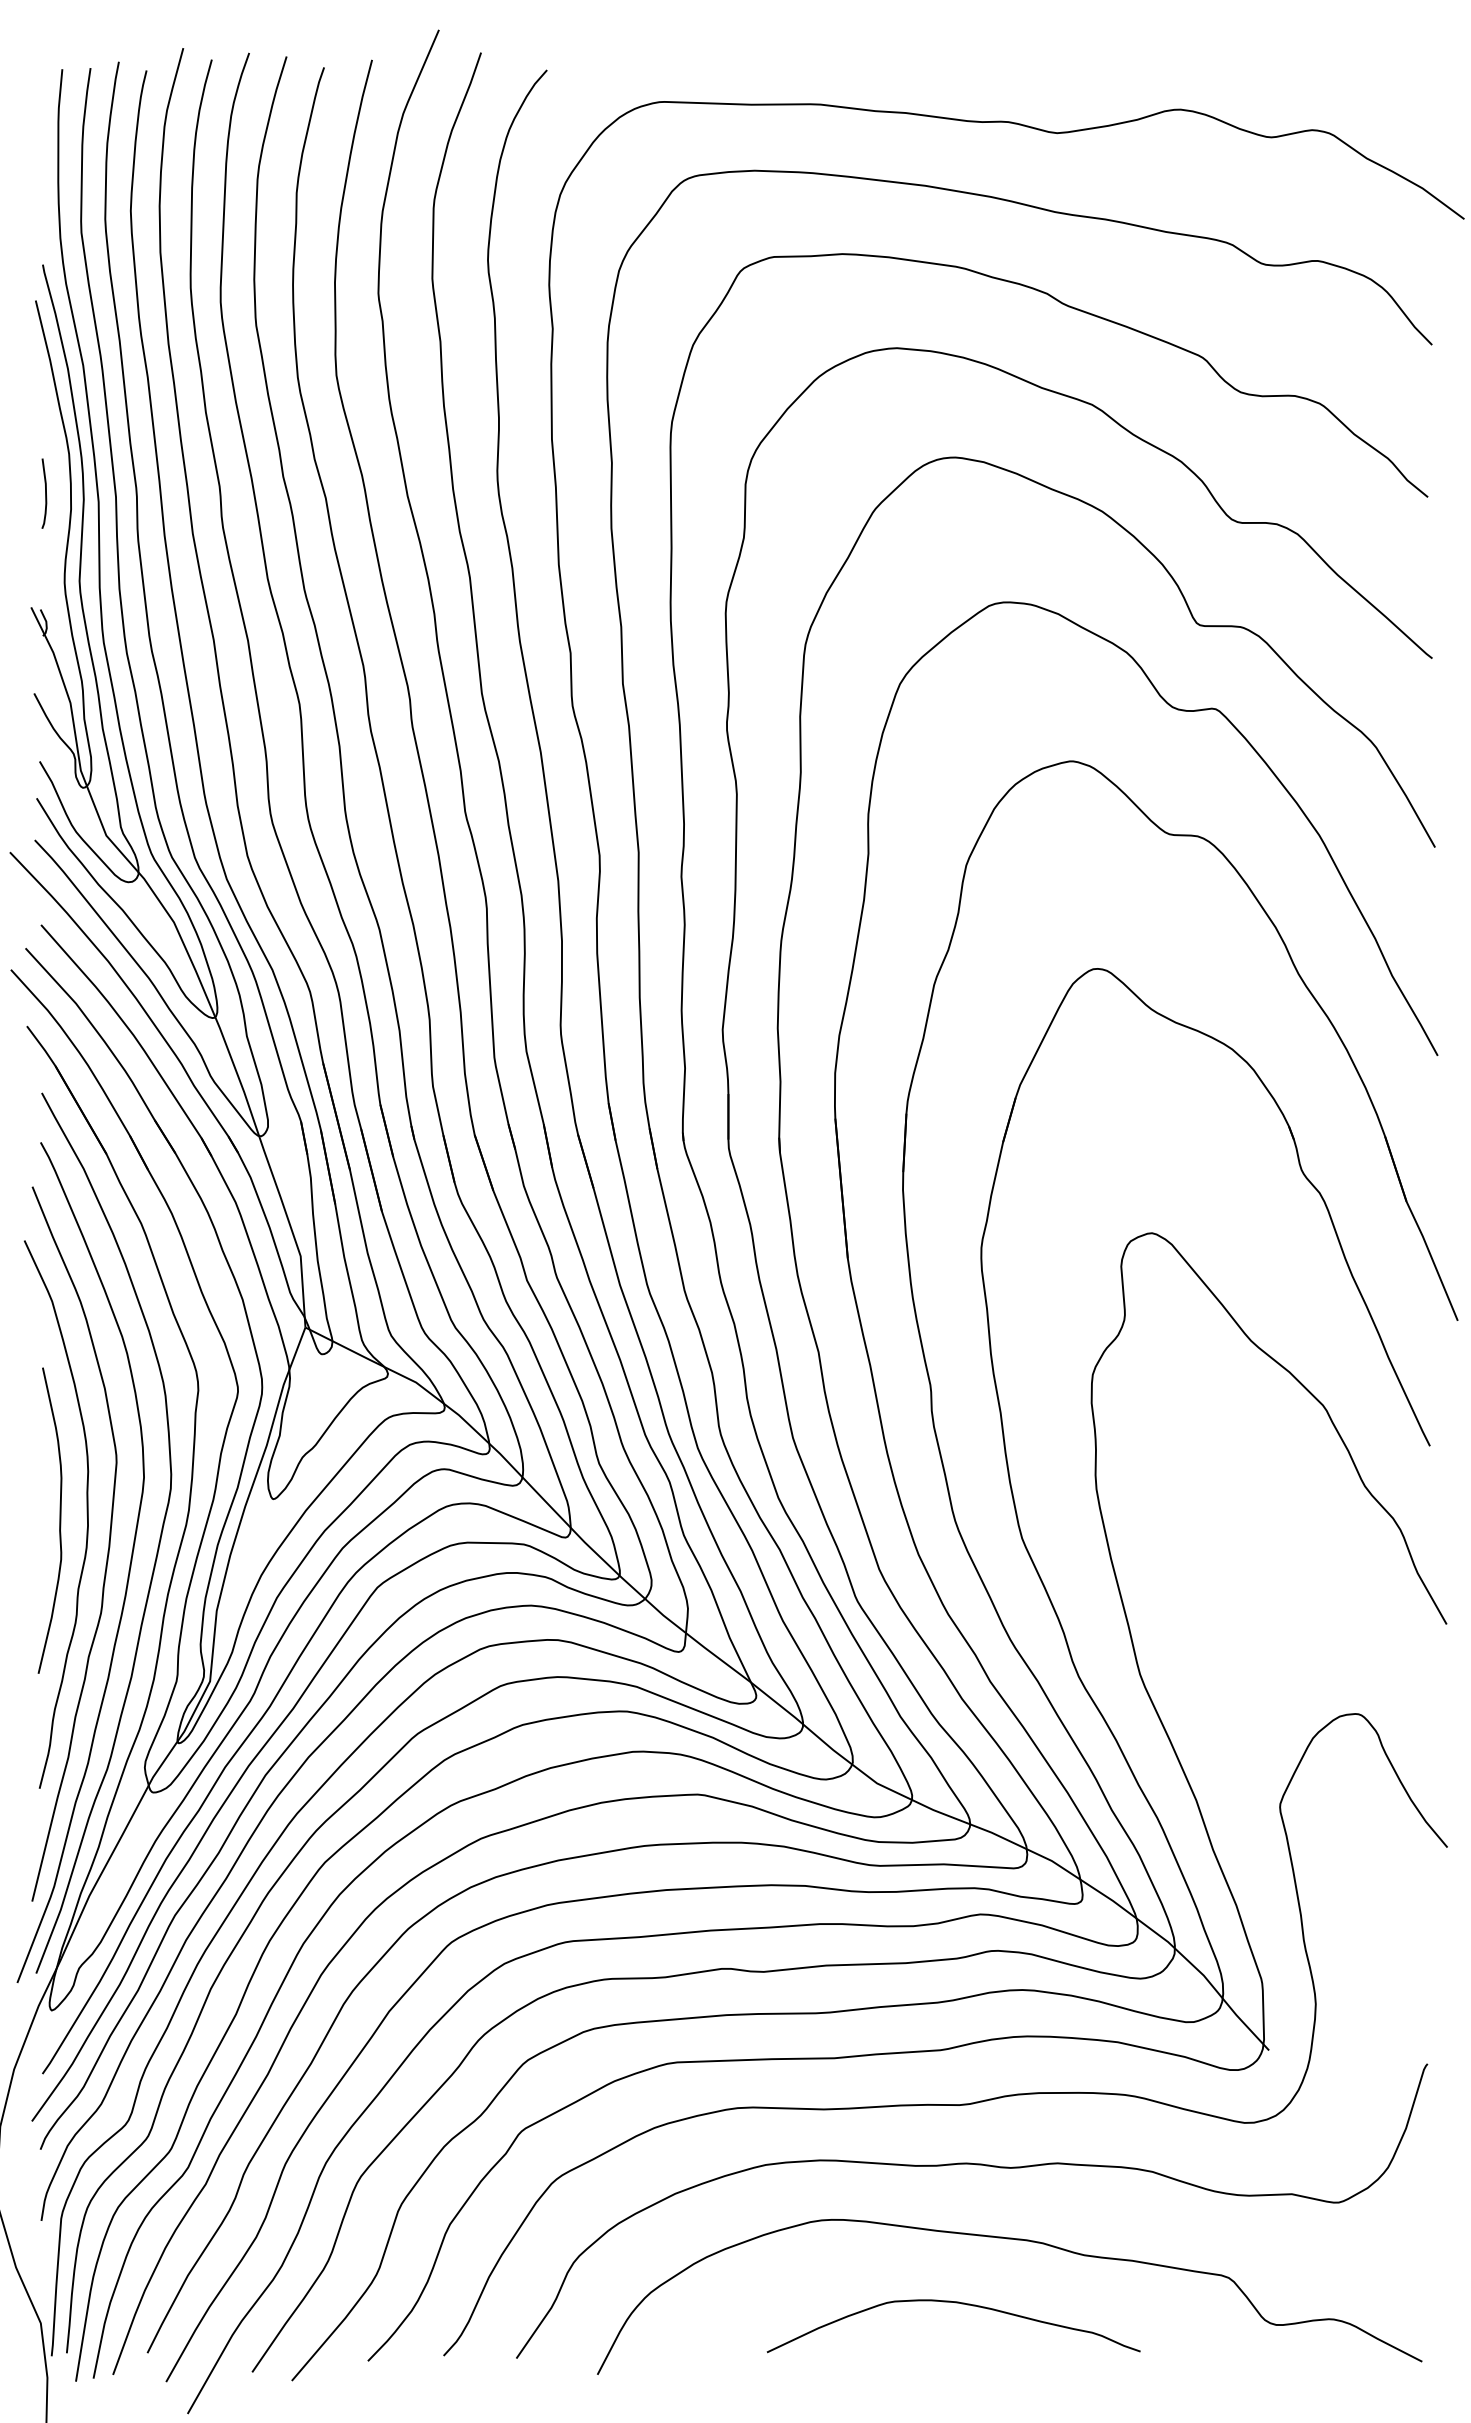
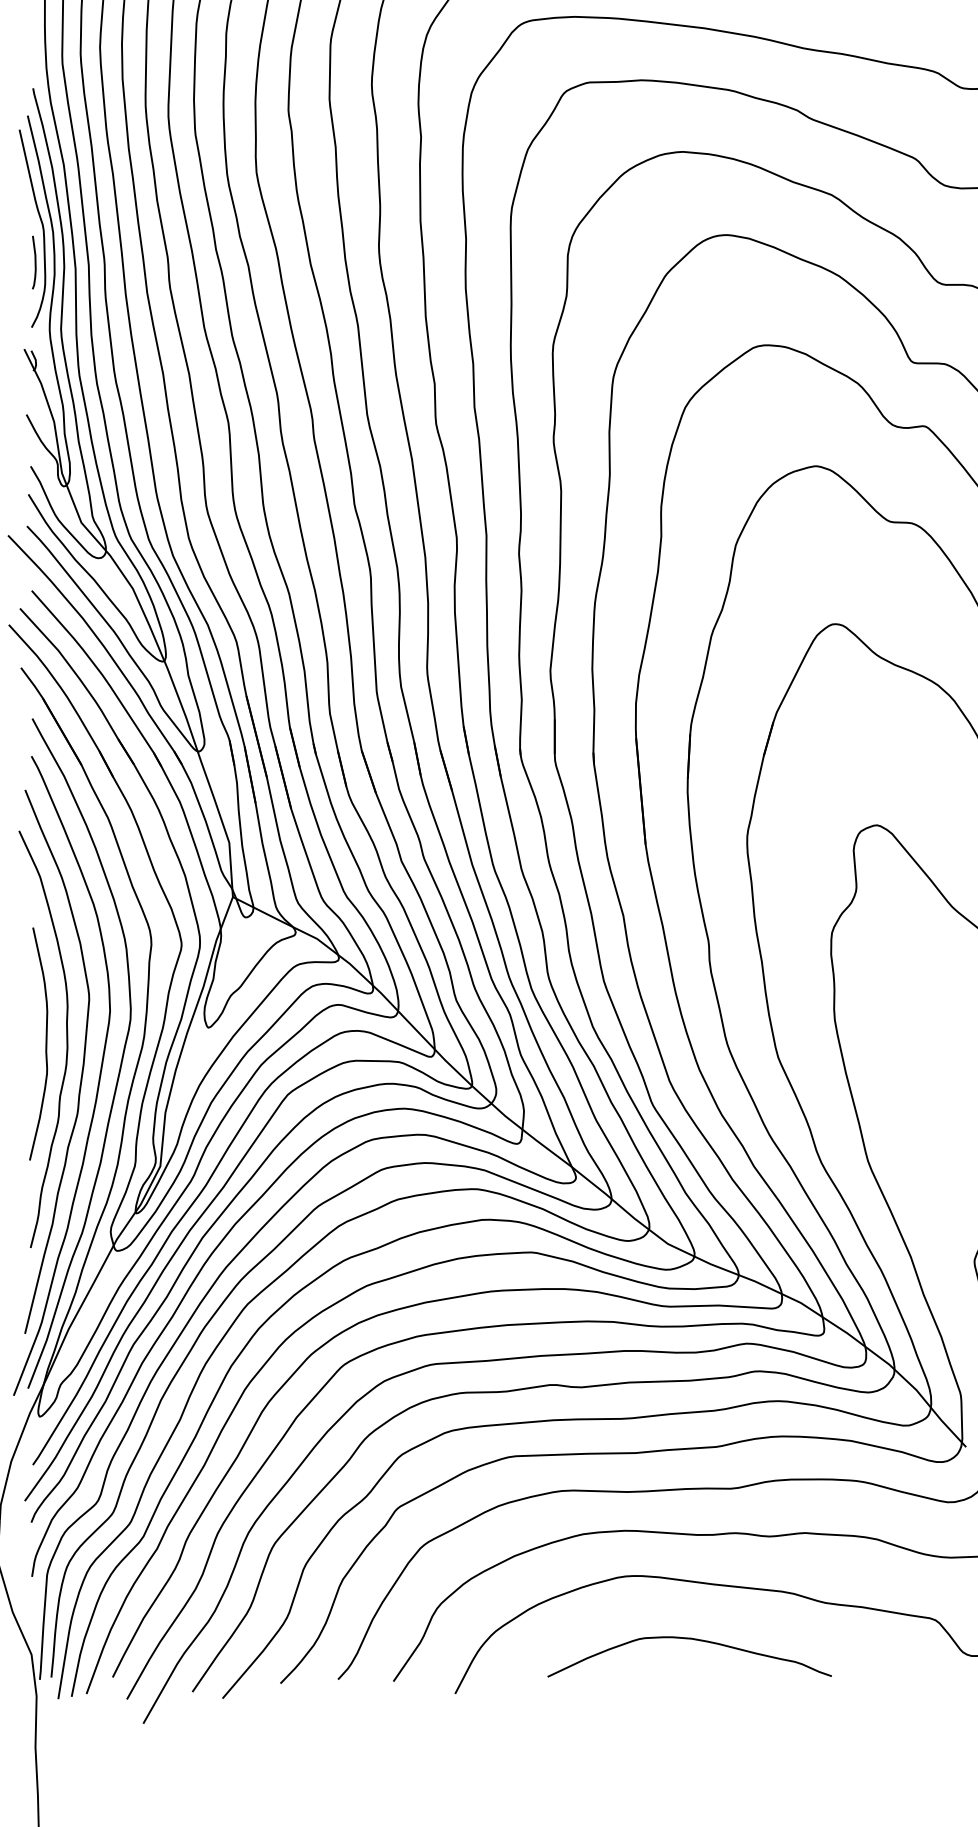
curve: (54, 445) -> (41, 225), added
curve: (955, 2303) -> (691, 1639), moved

